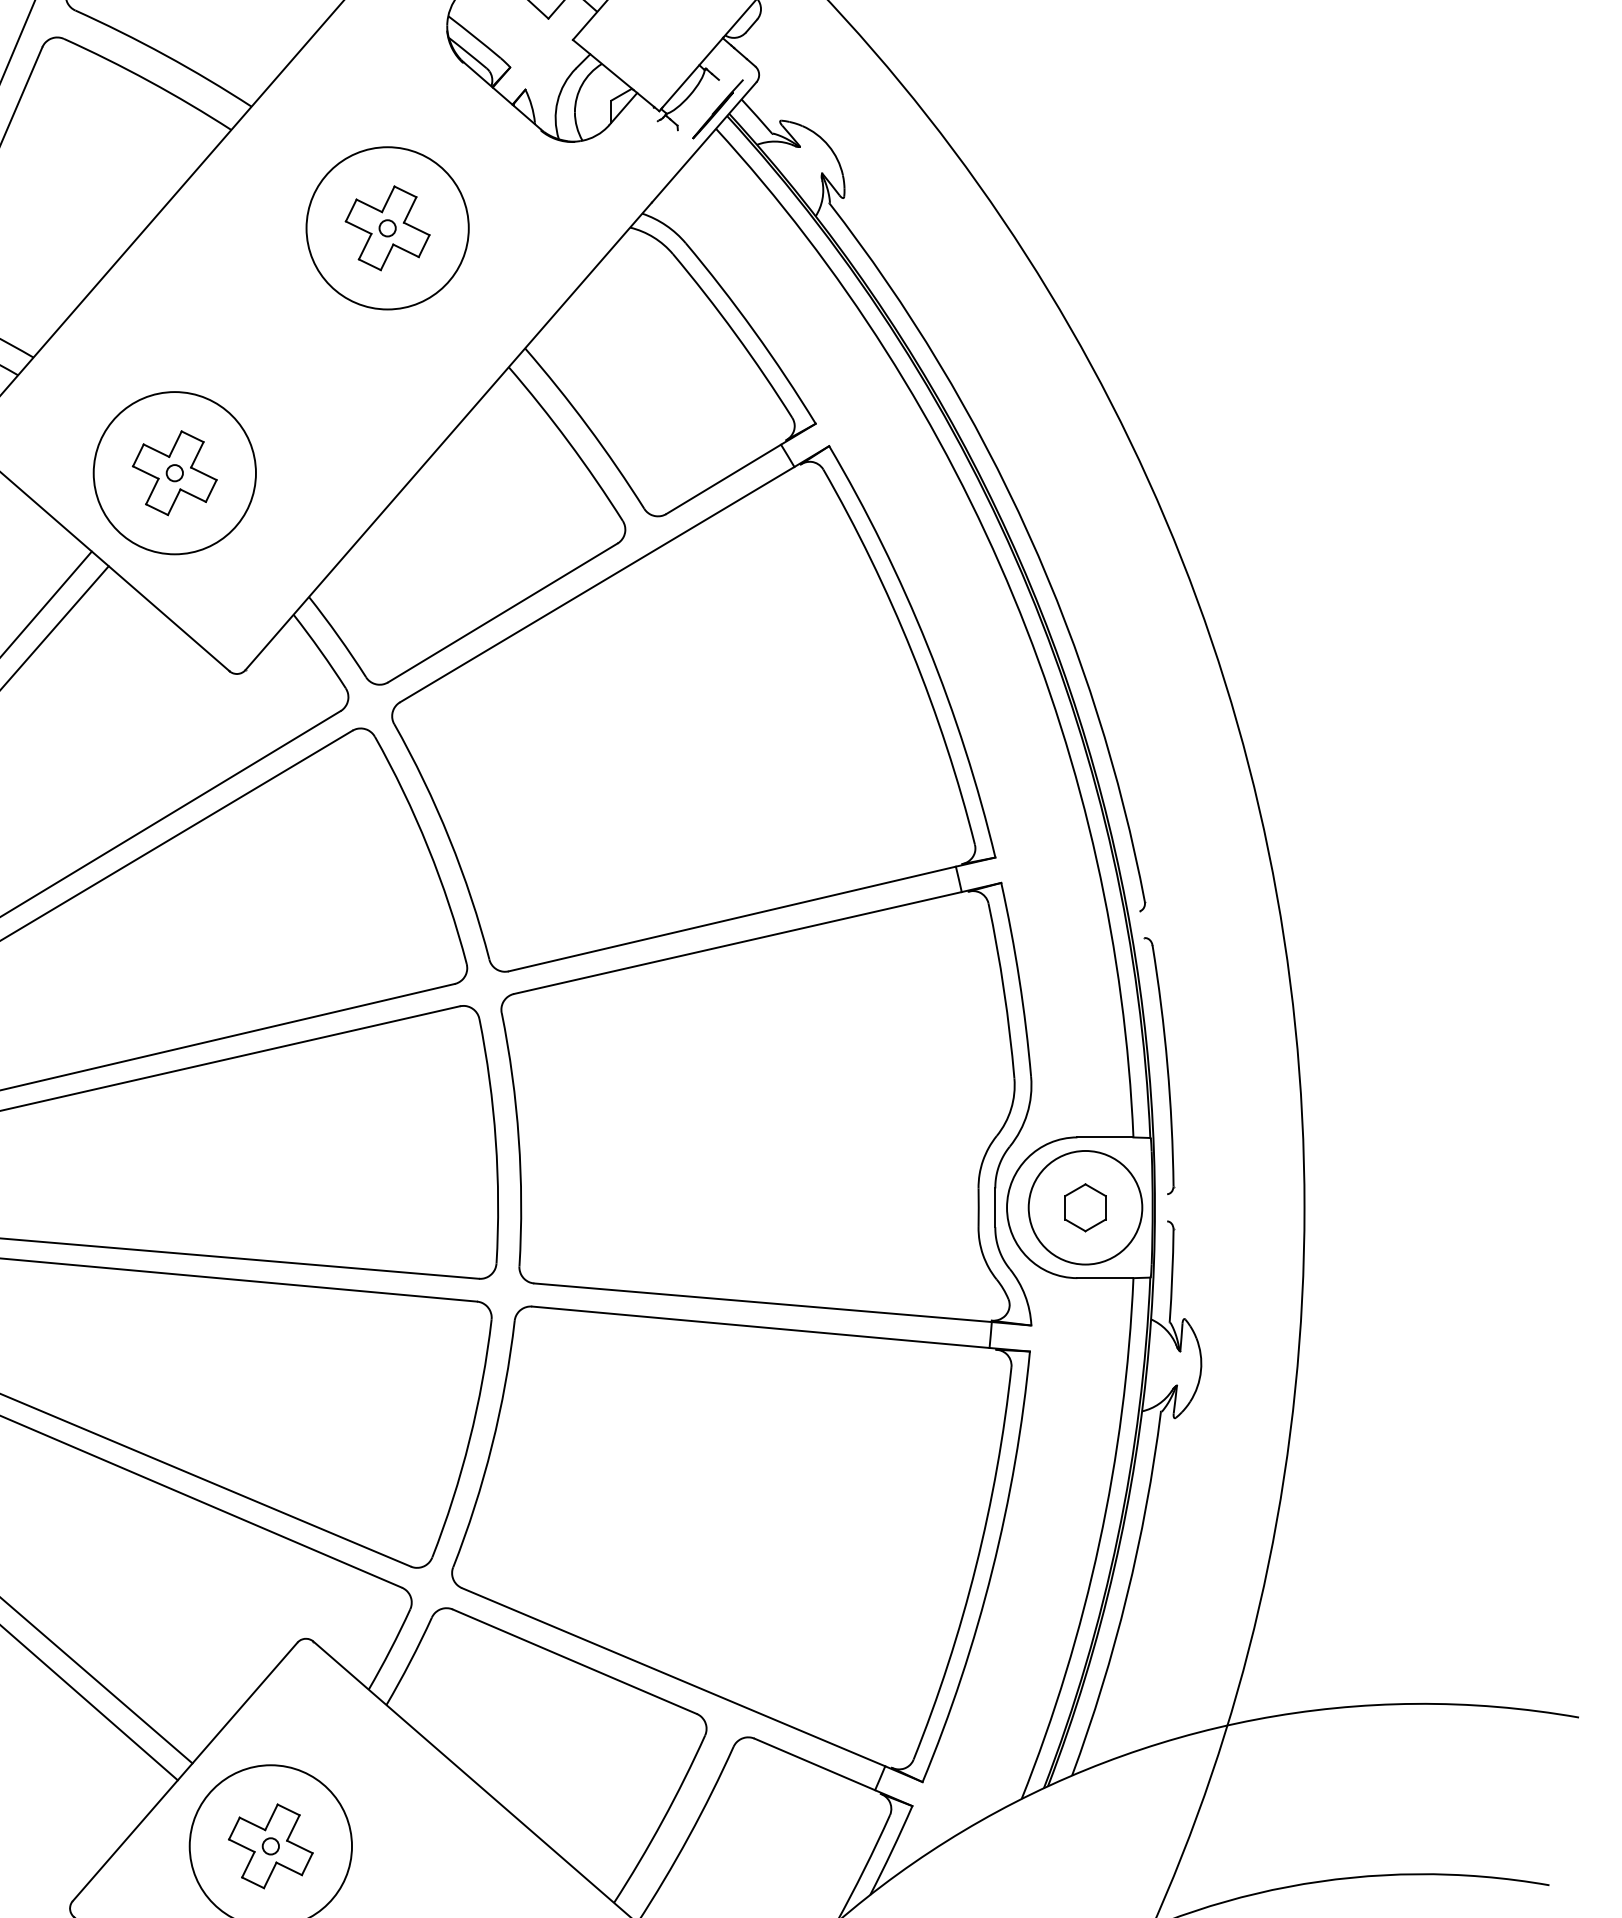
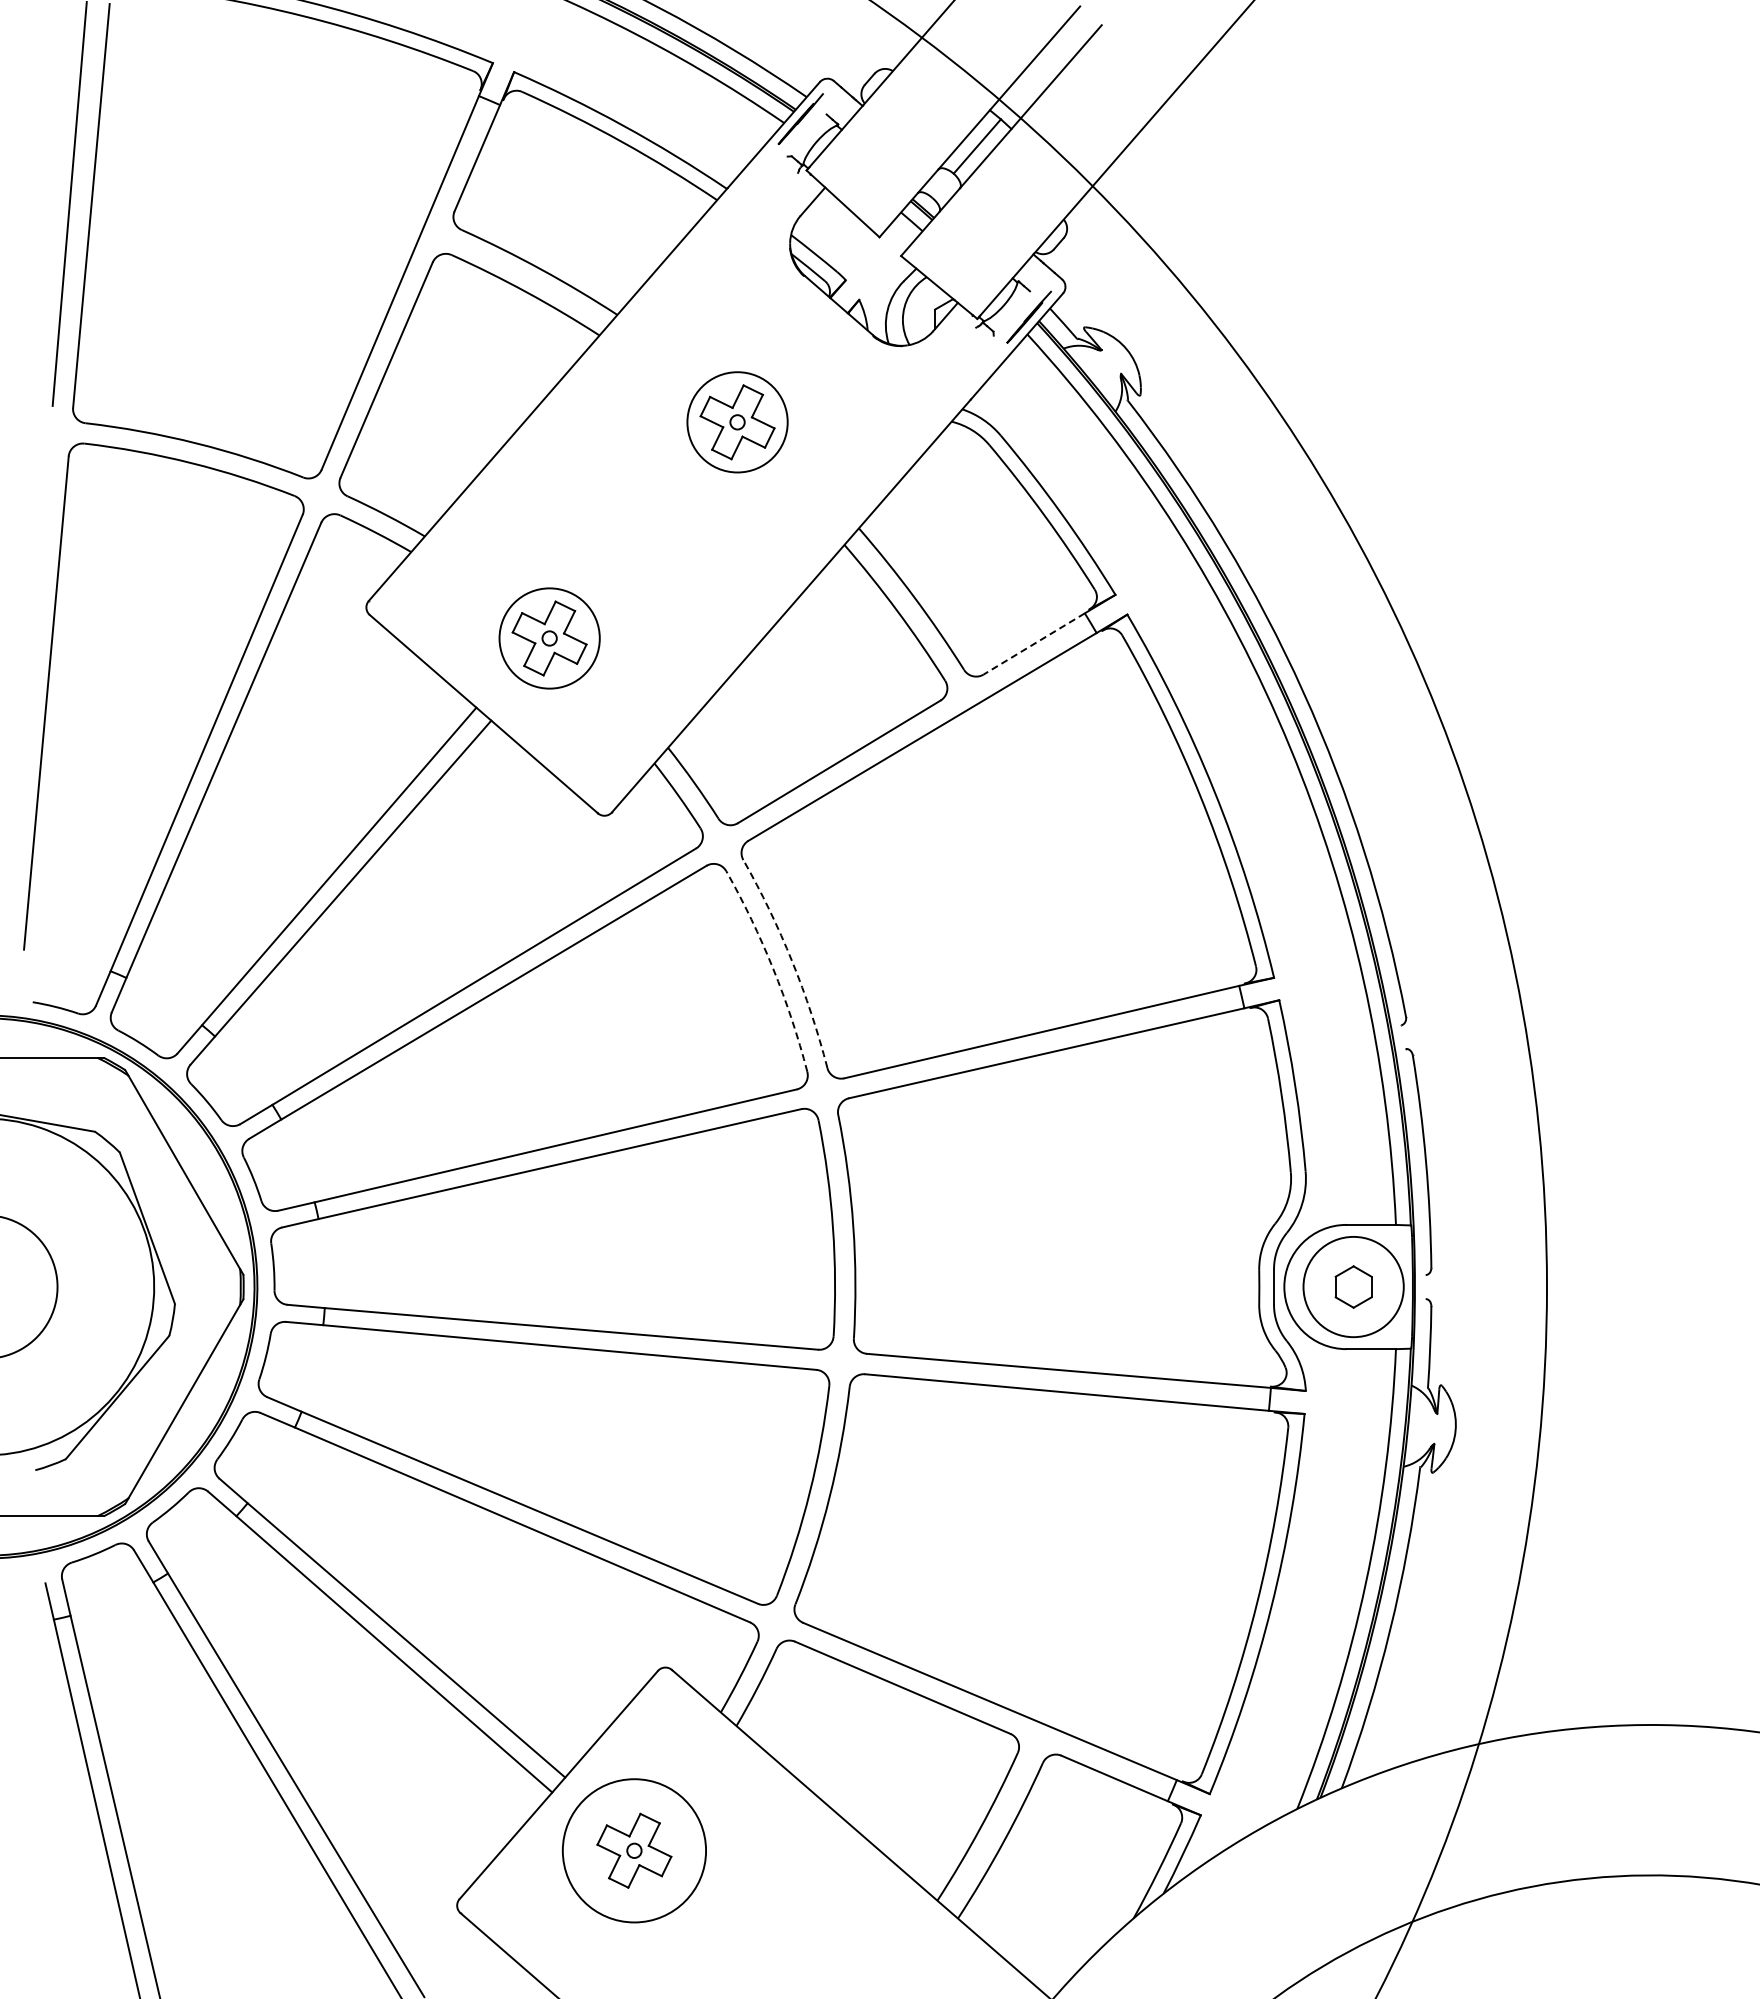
circle: (387, 227) -> (737, 421), size x0.7
circle: (174, 473) -> (549, 638), size x0.7
line: (722, 479) -> (1033, 644), solid -> dashed
arc: (449, 839) -> (792, 961), solid -> dashed
arc: (428, 846) -> (773, 968), solid -> dashed

